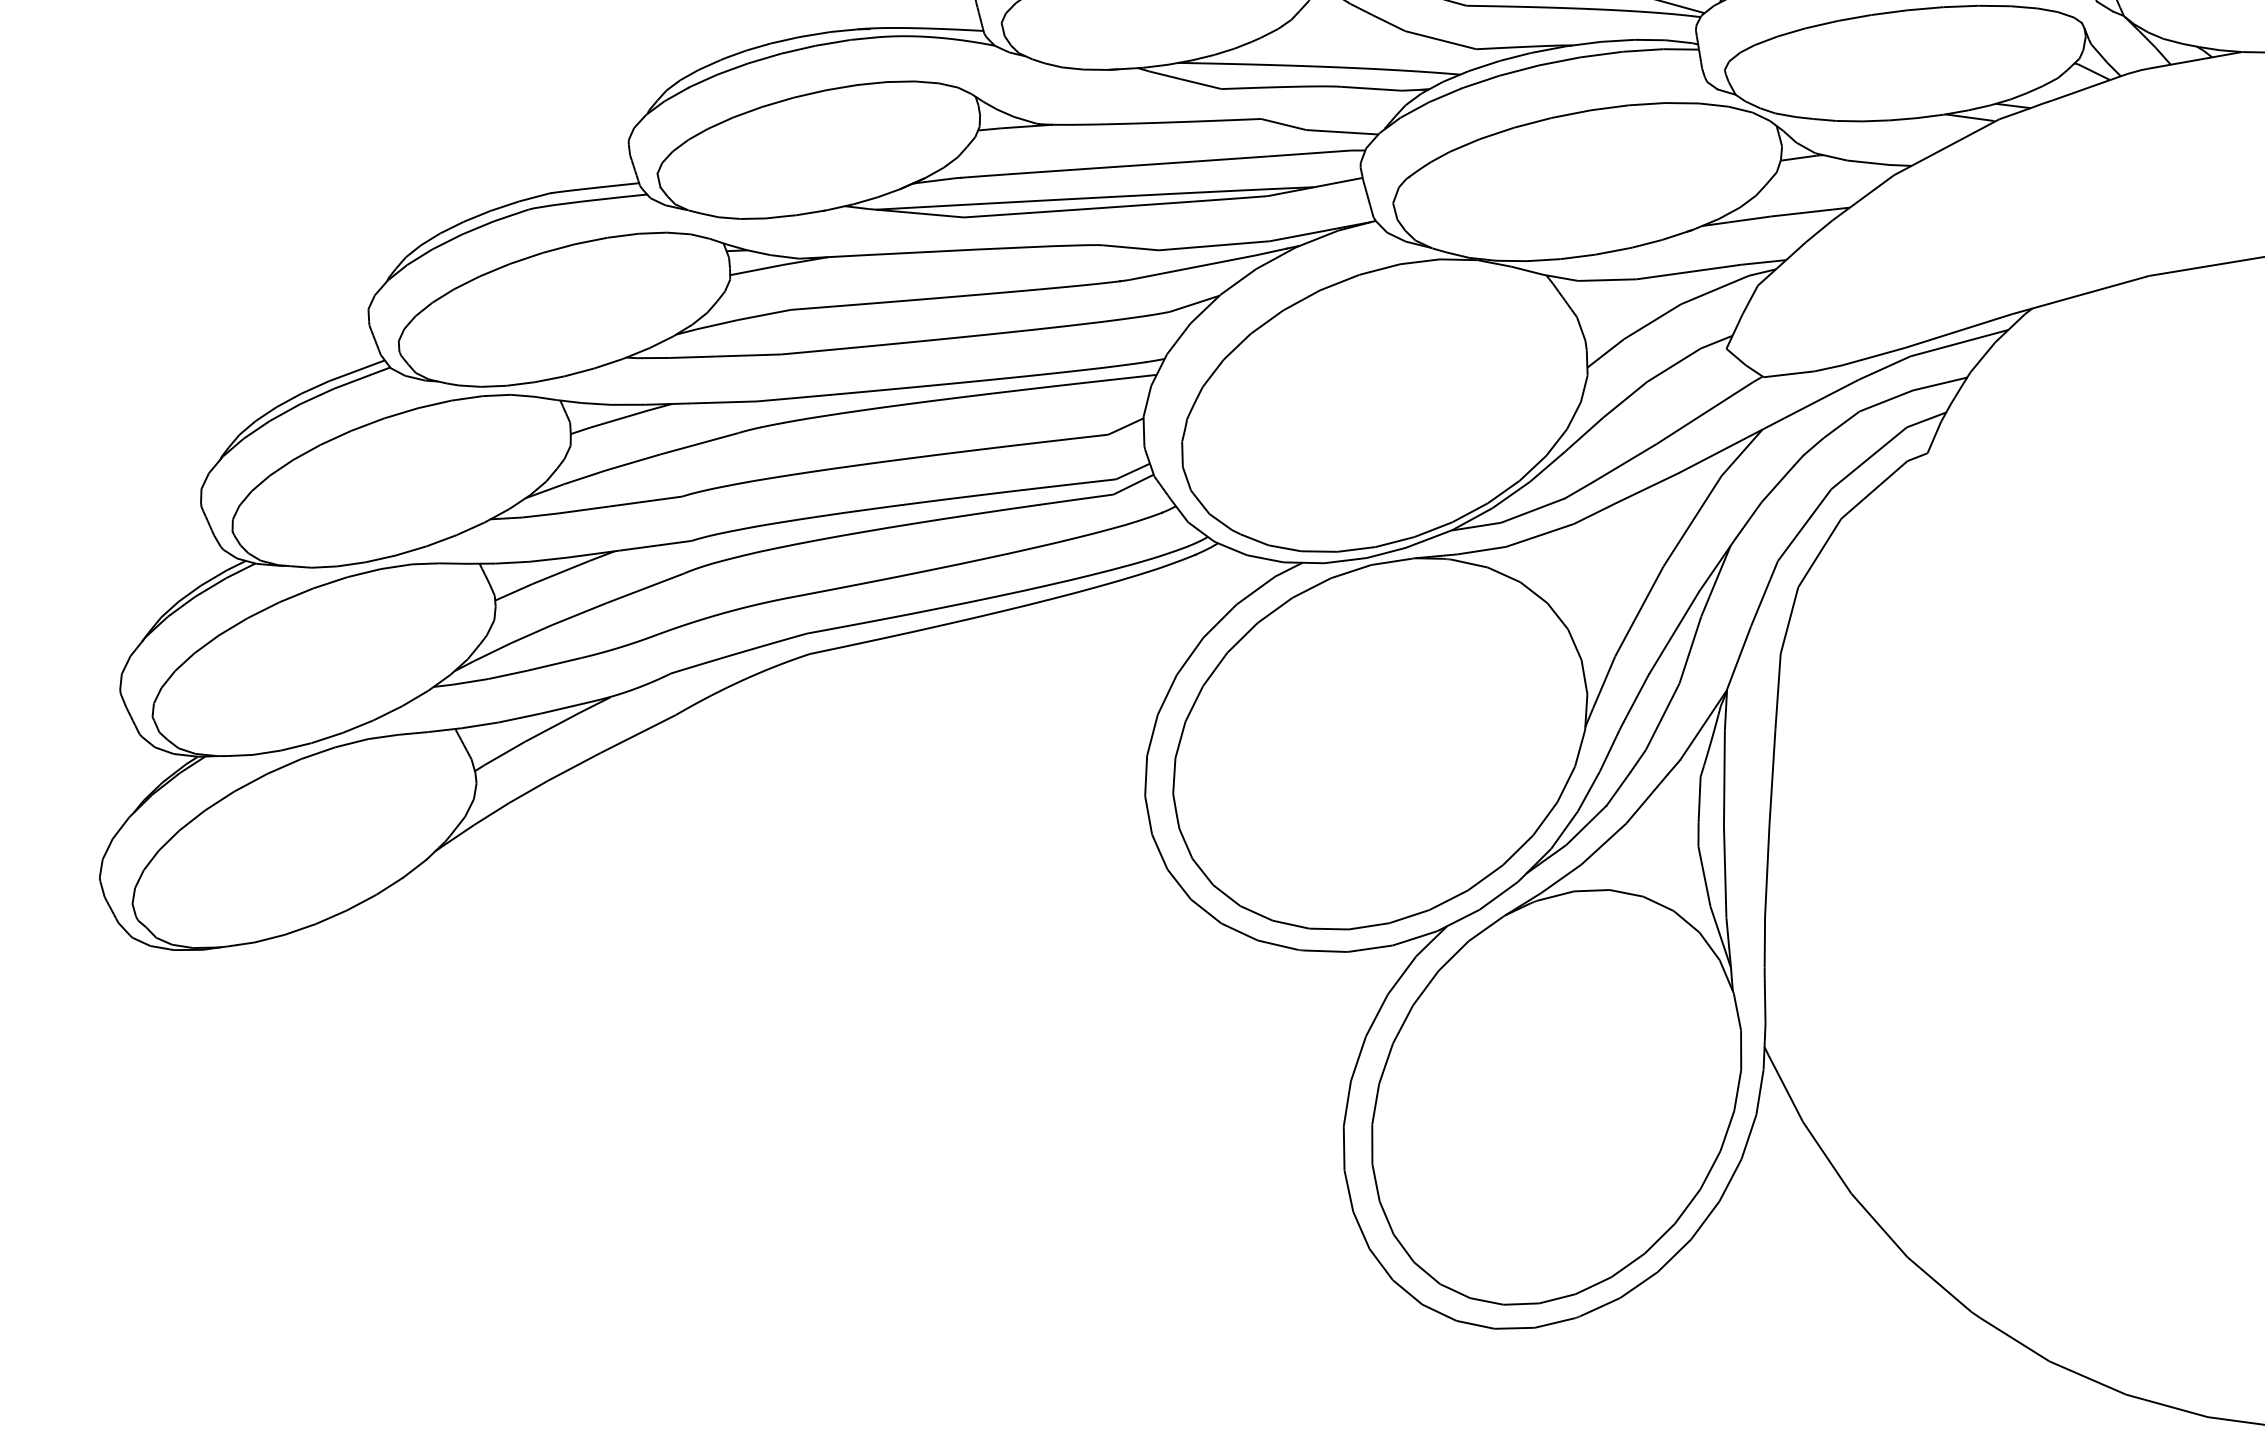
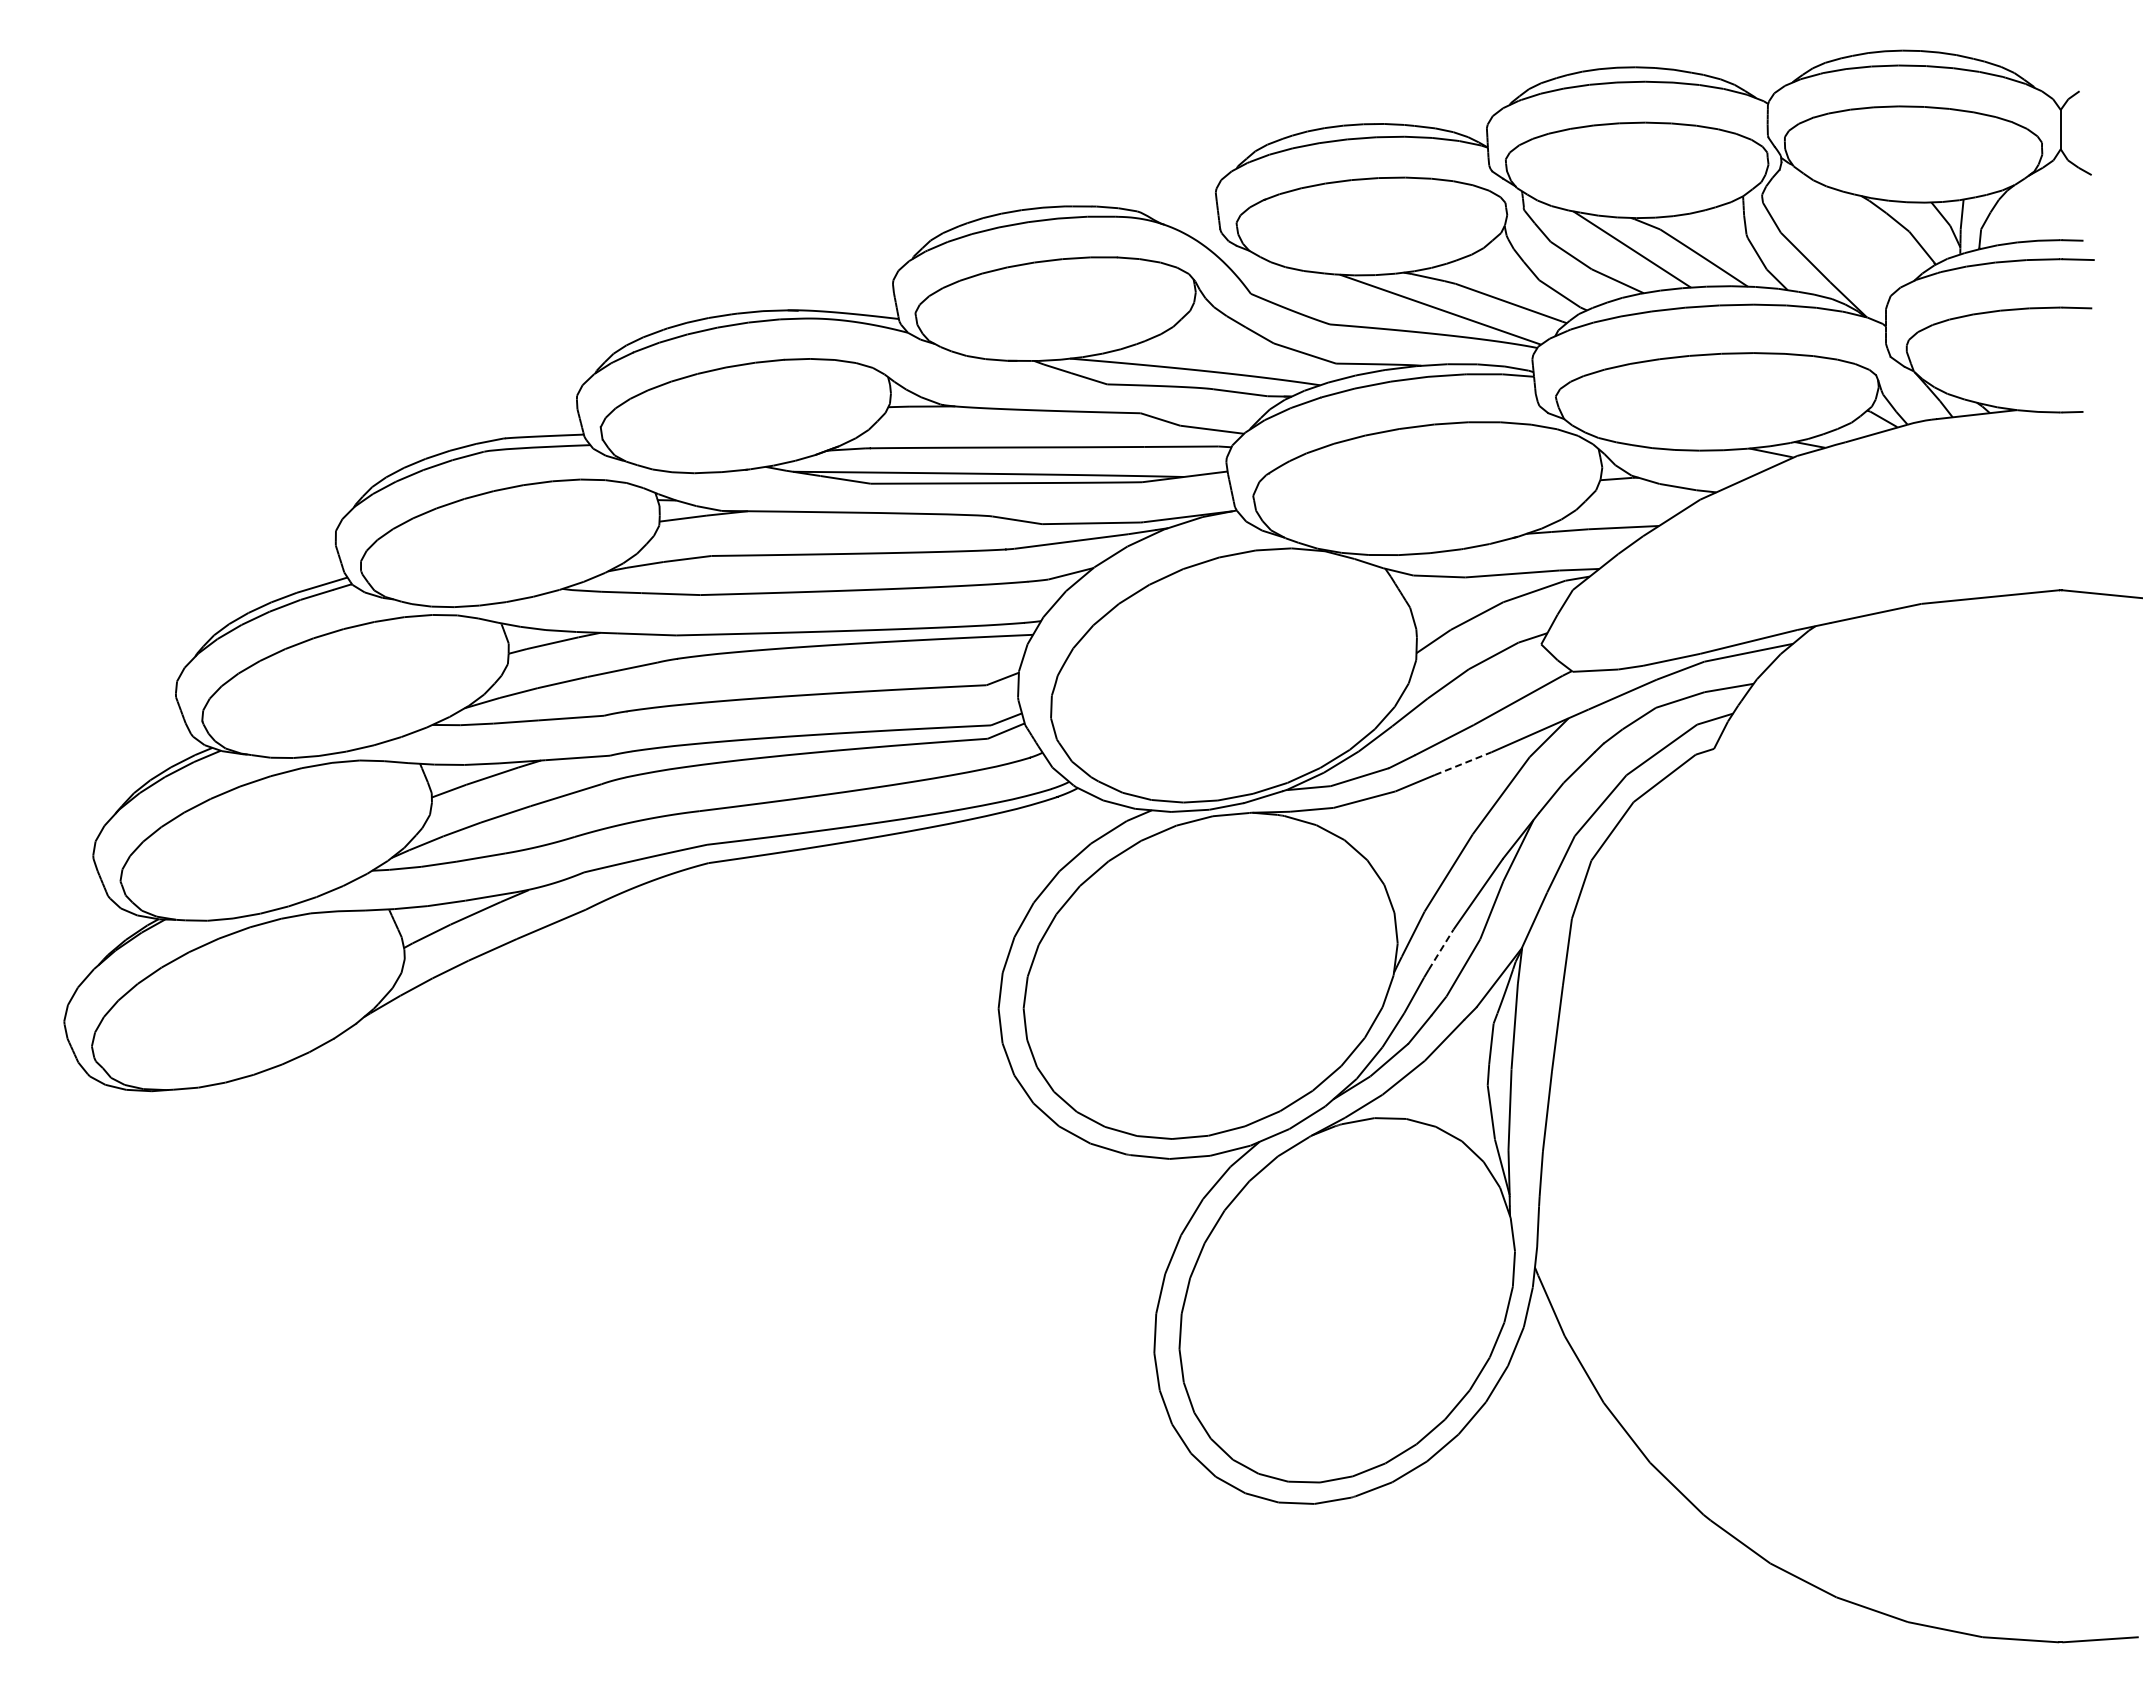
line: (1648, 487) -> (1463, 763), solid -> dashed
line: (1636, 697) -> (1441, 949), solid -> dashed

